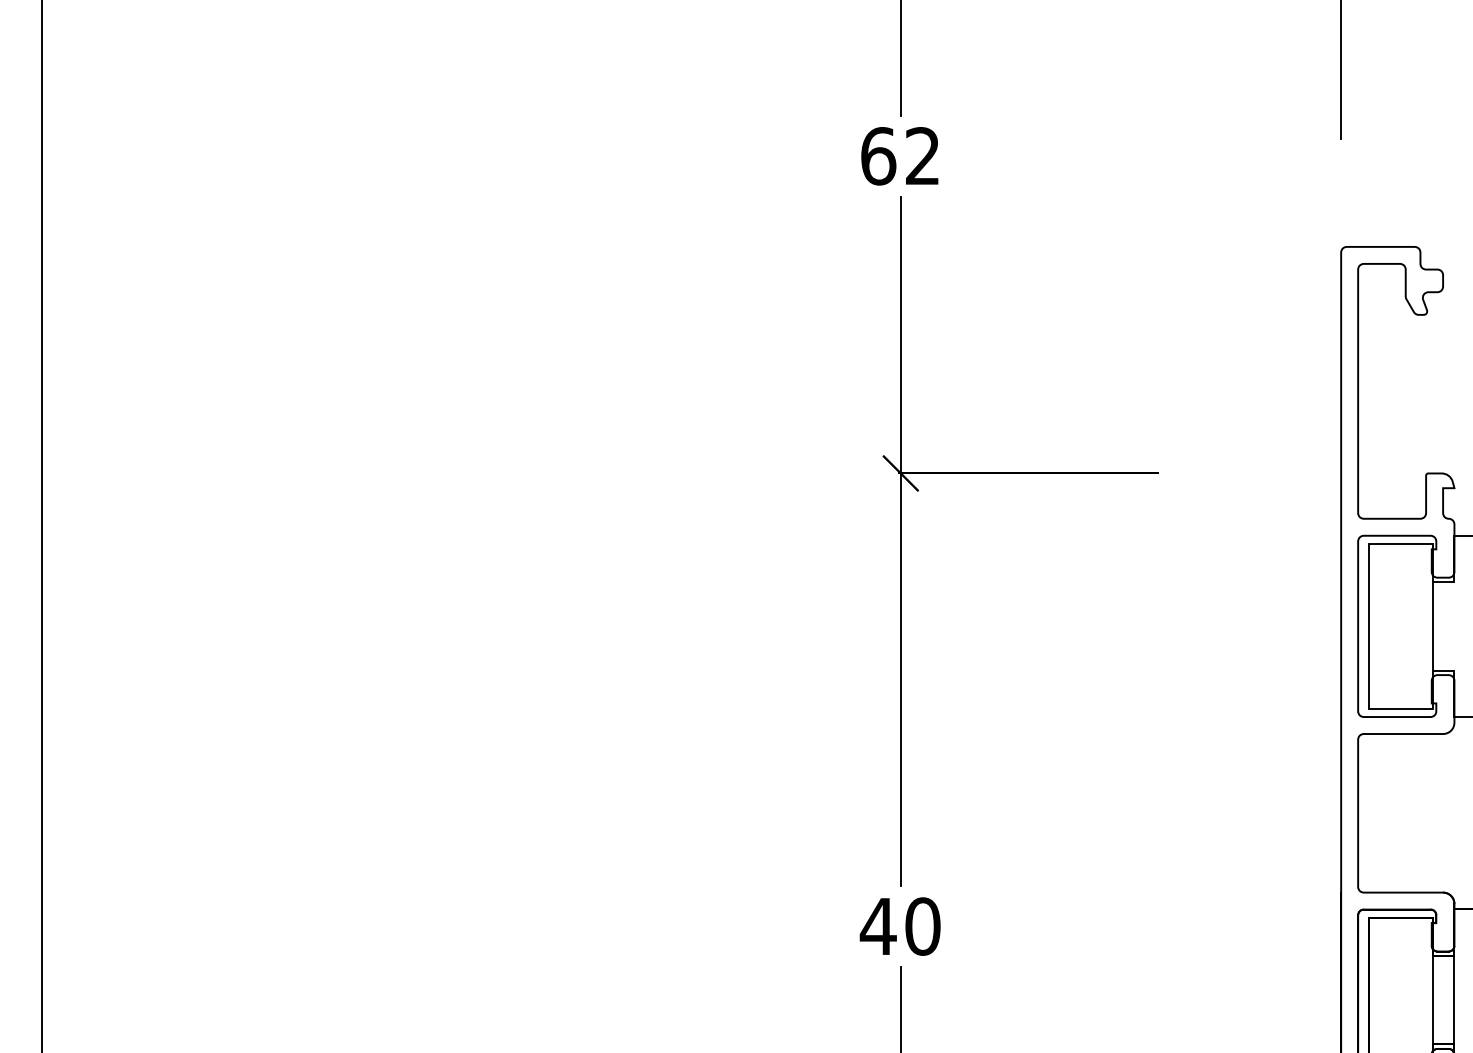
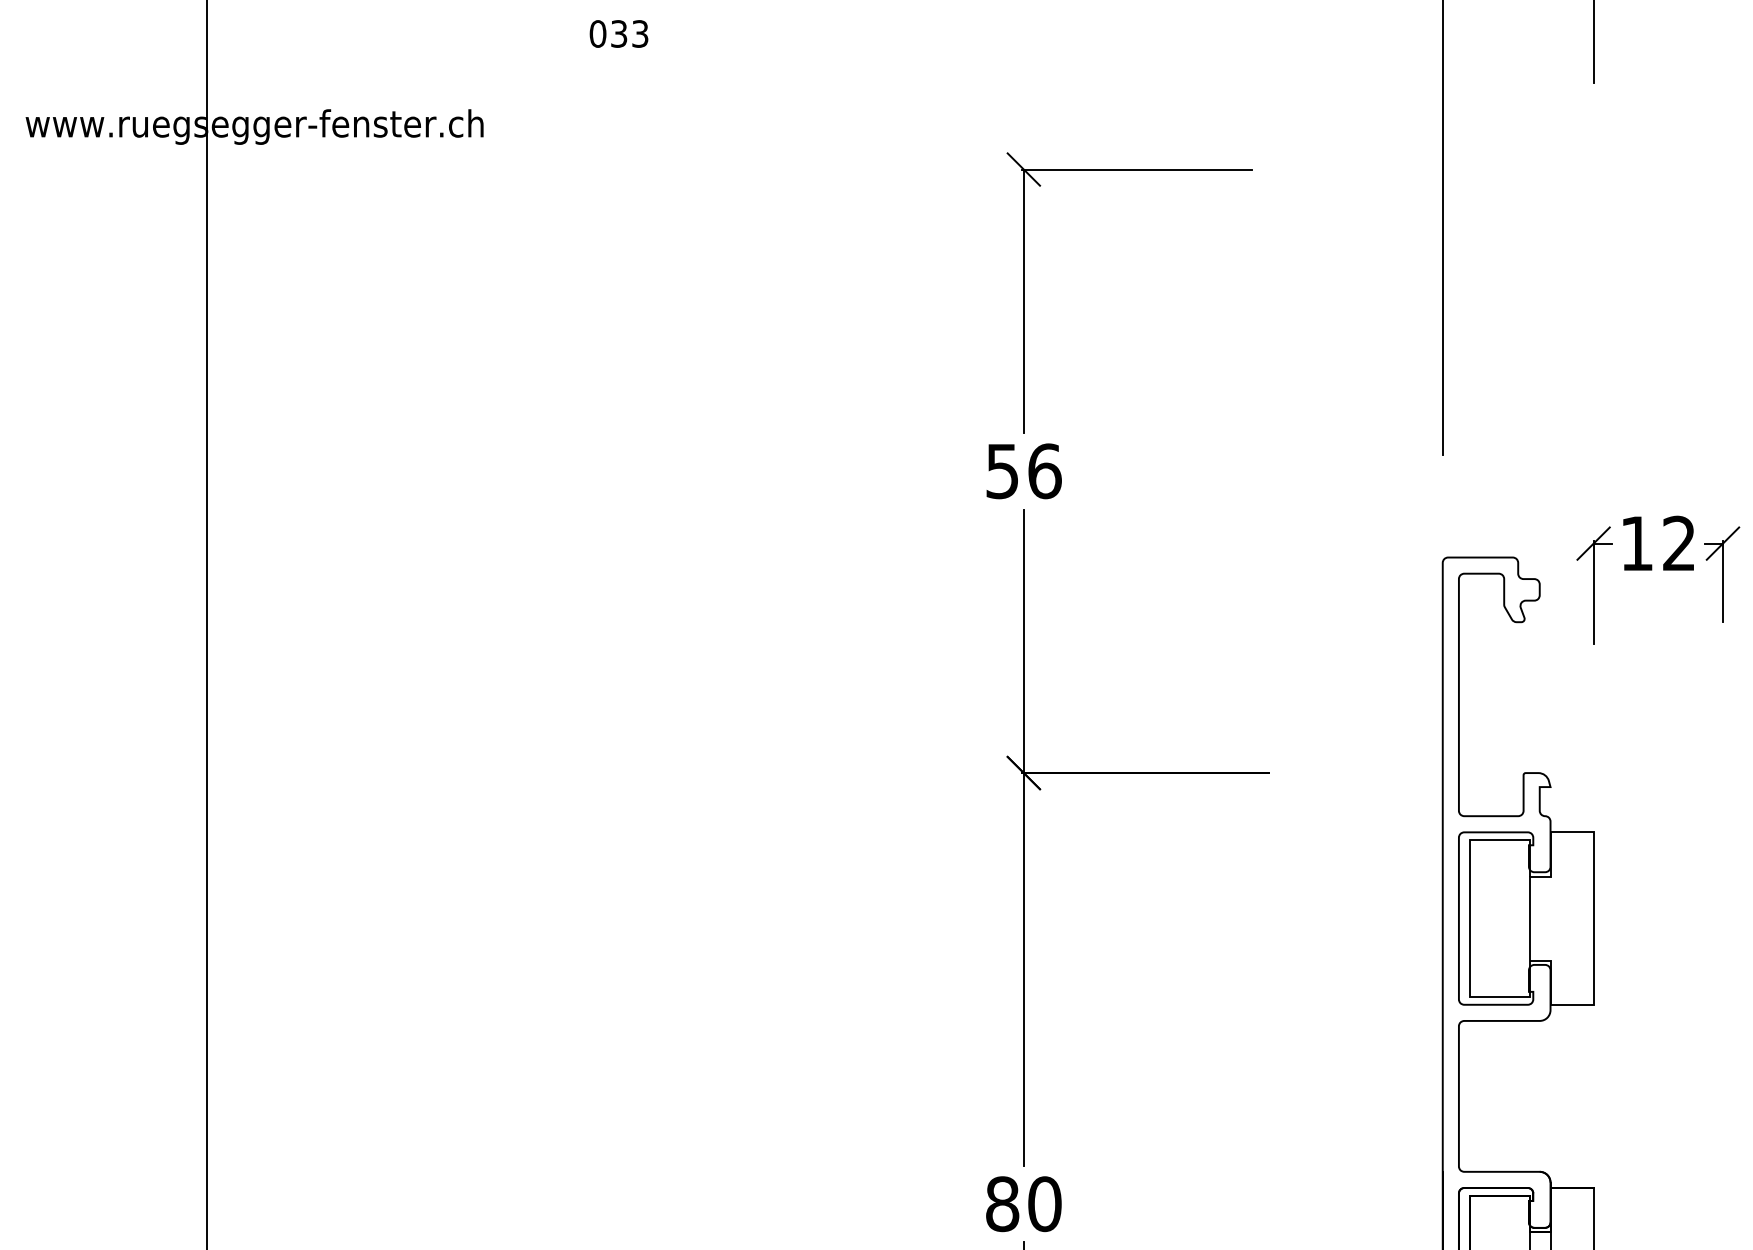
text: (900, 156) -> (1023, 471), 62 -> 56
text: (878, 926) -> (1002, 1204), 40 -> 80

